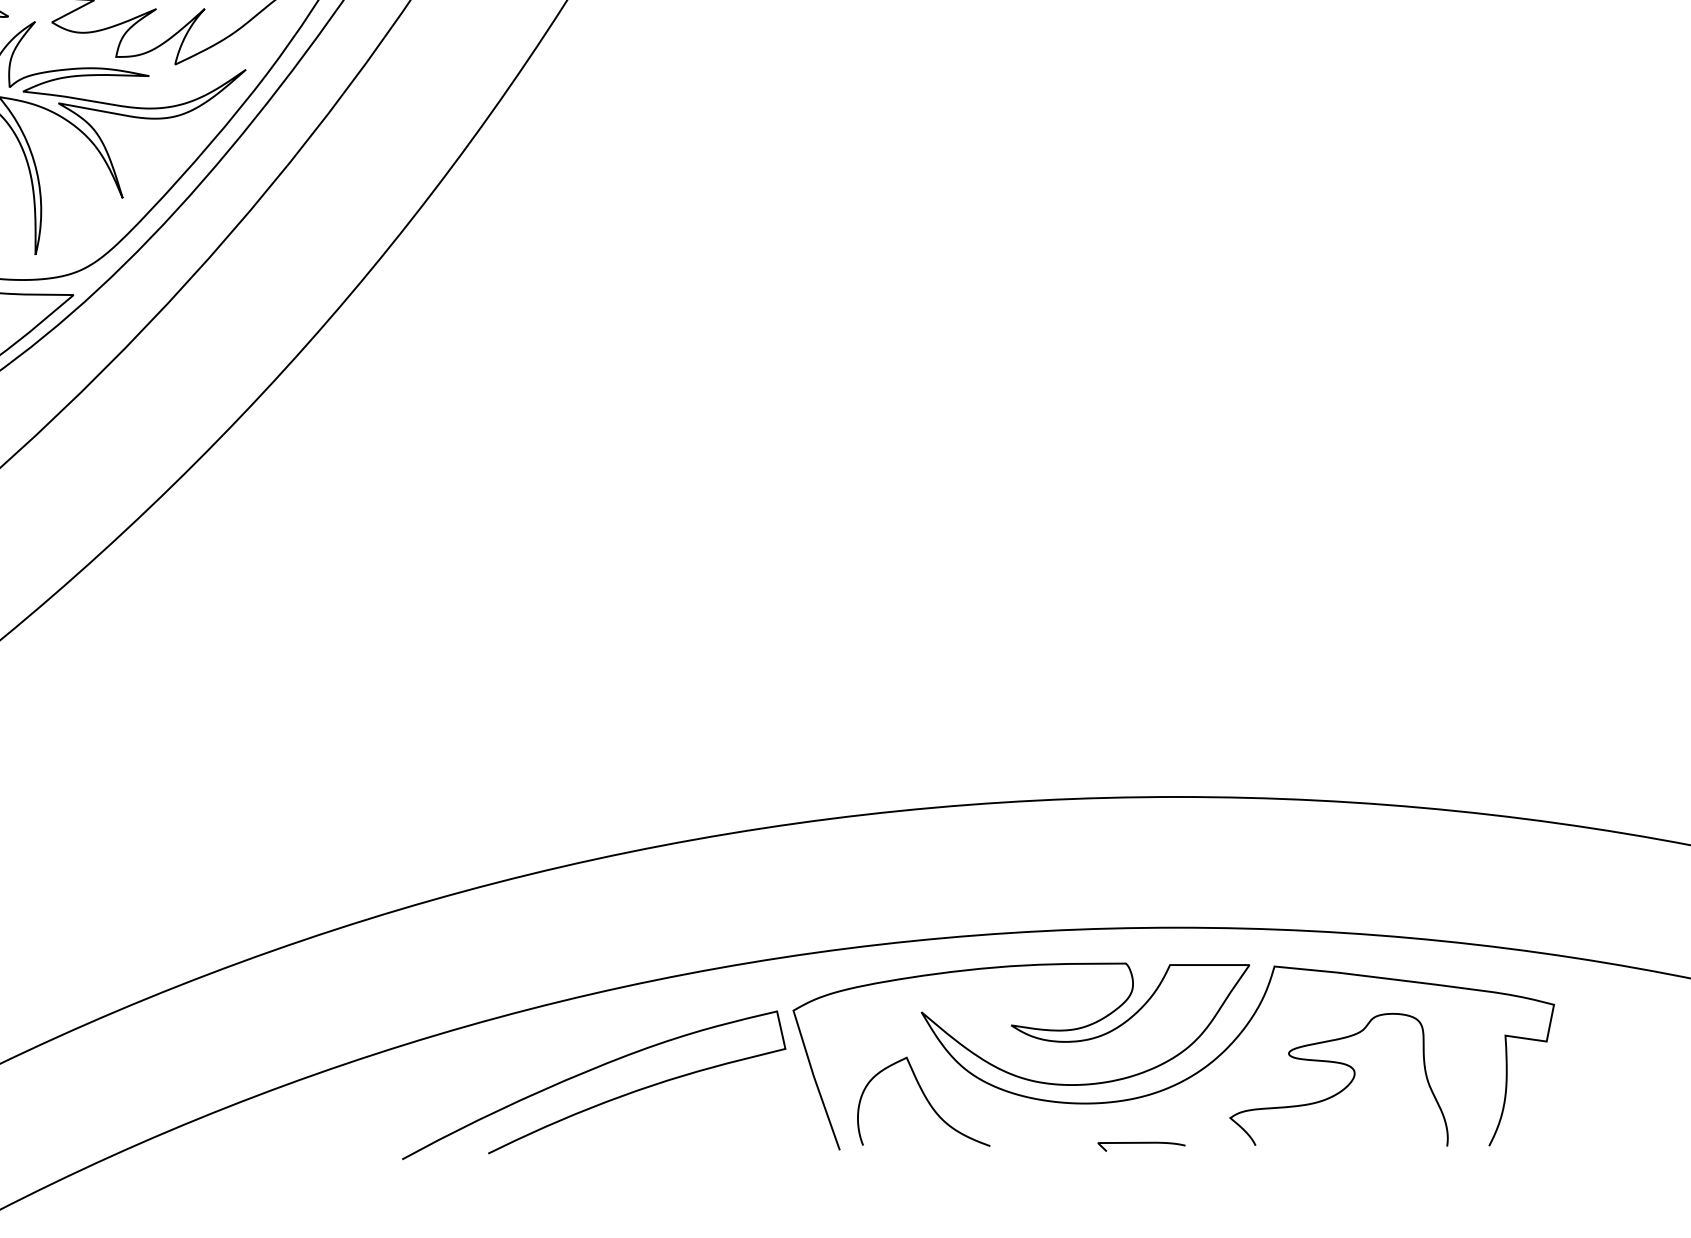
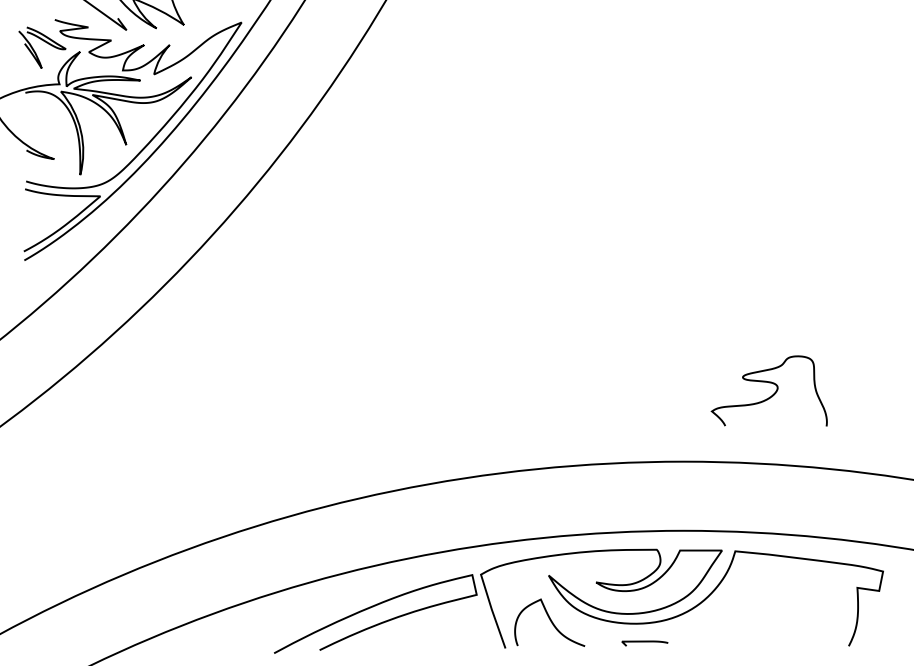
curve: (1344, 1086) -> (772, 394), moved
curve: (1140, 1144) -> (644, 642), moved

